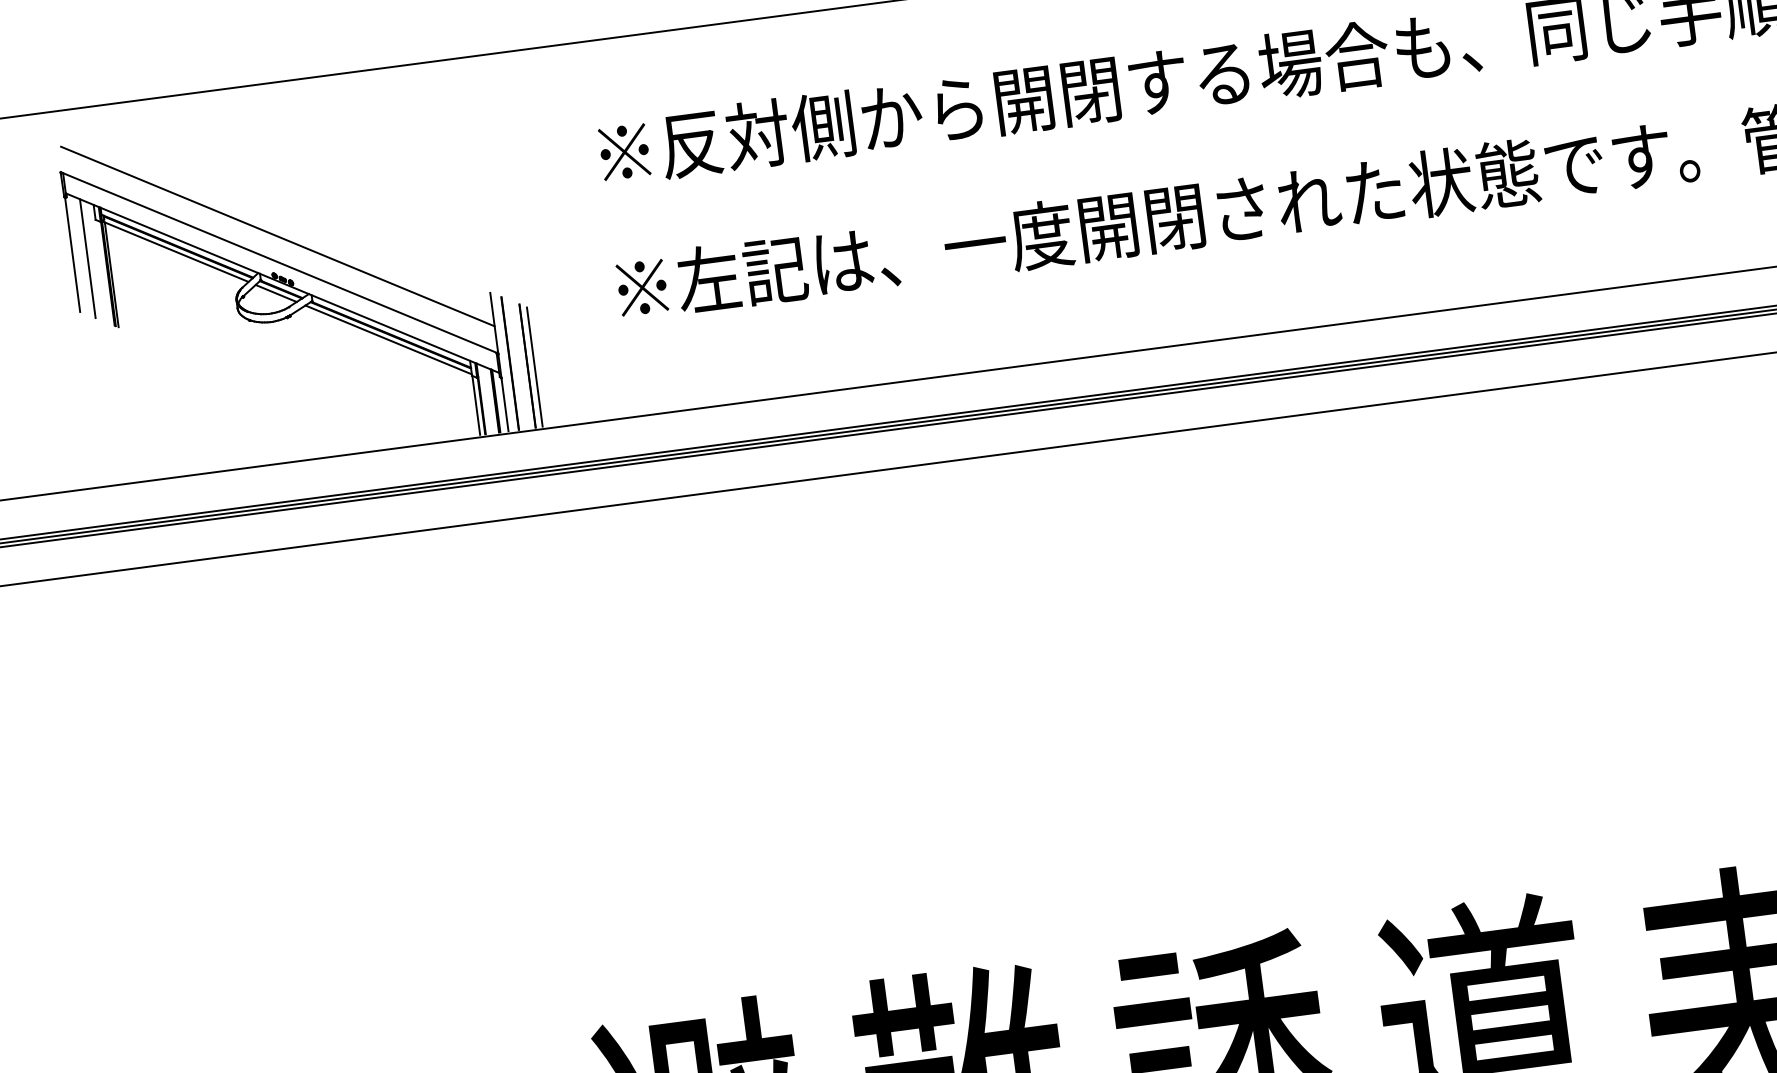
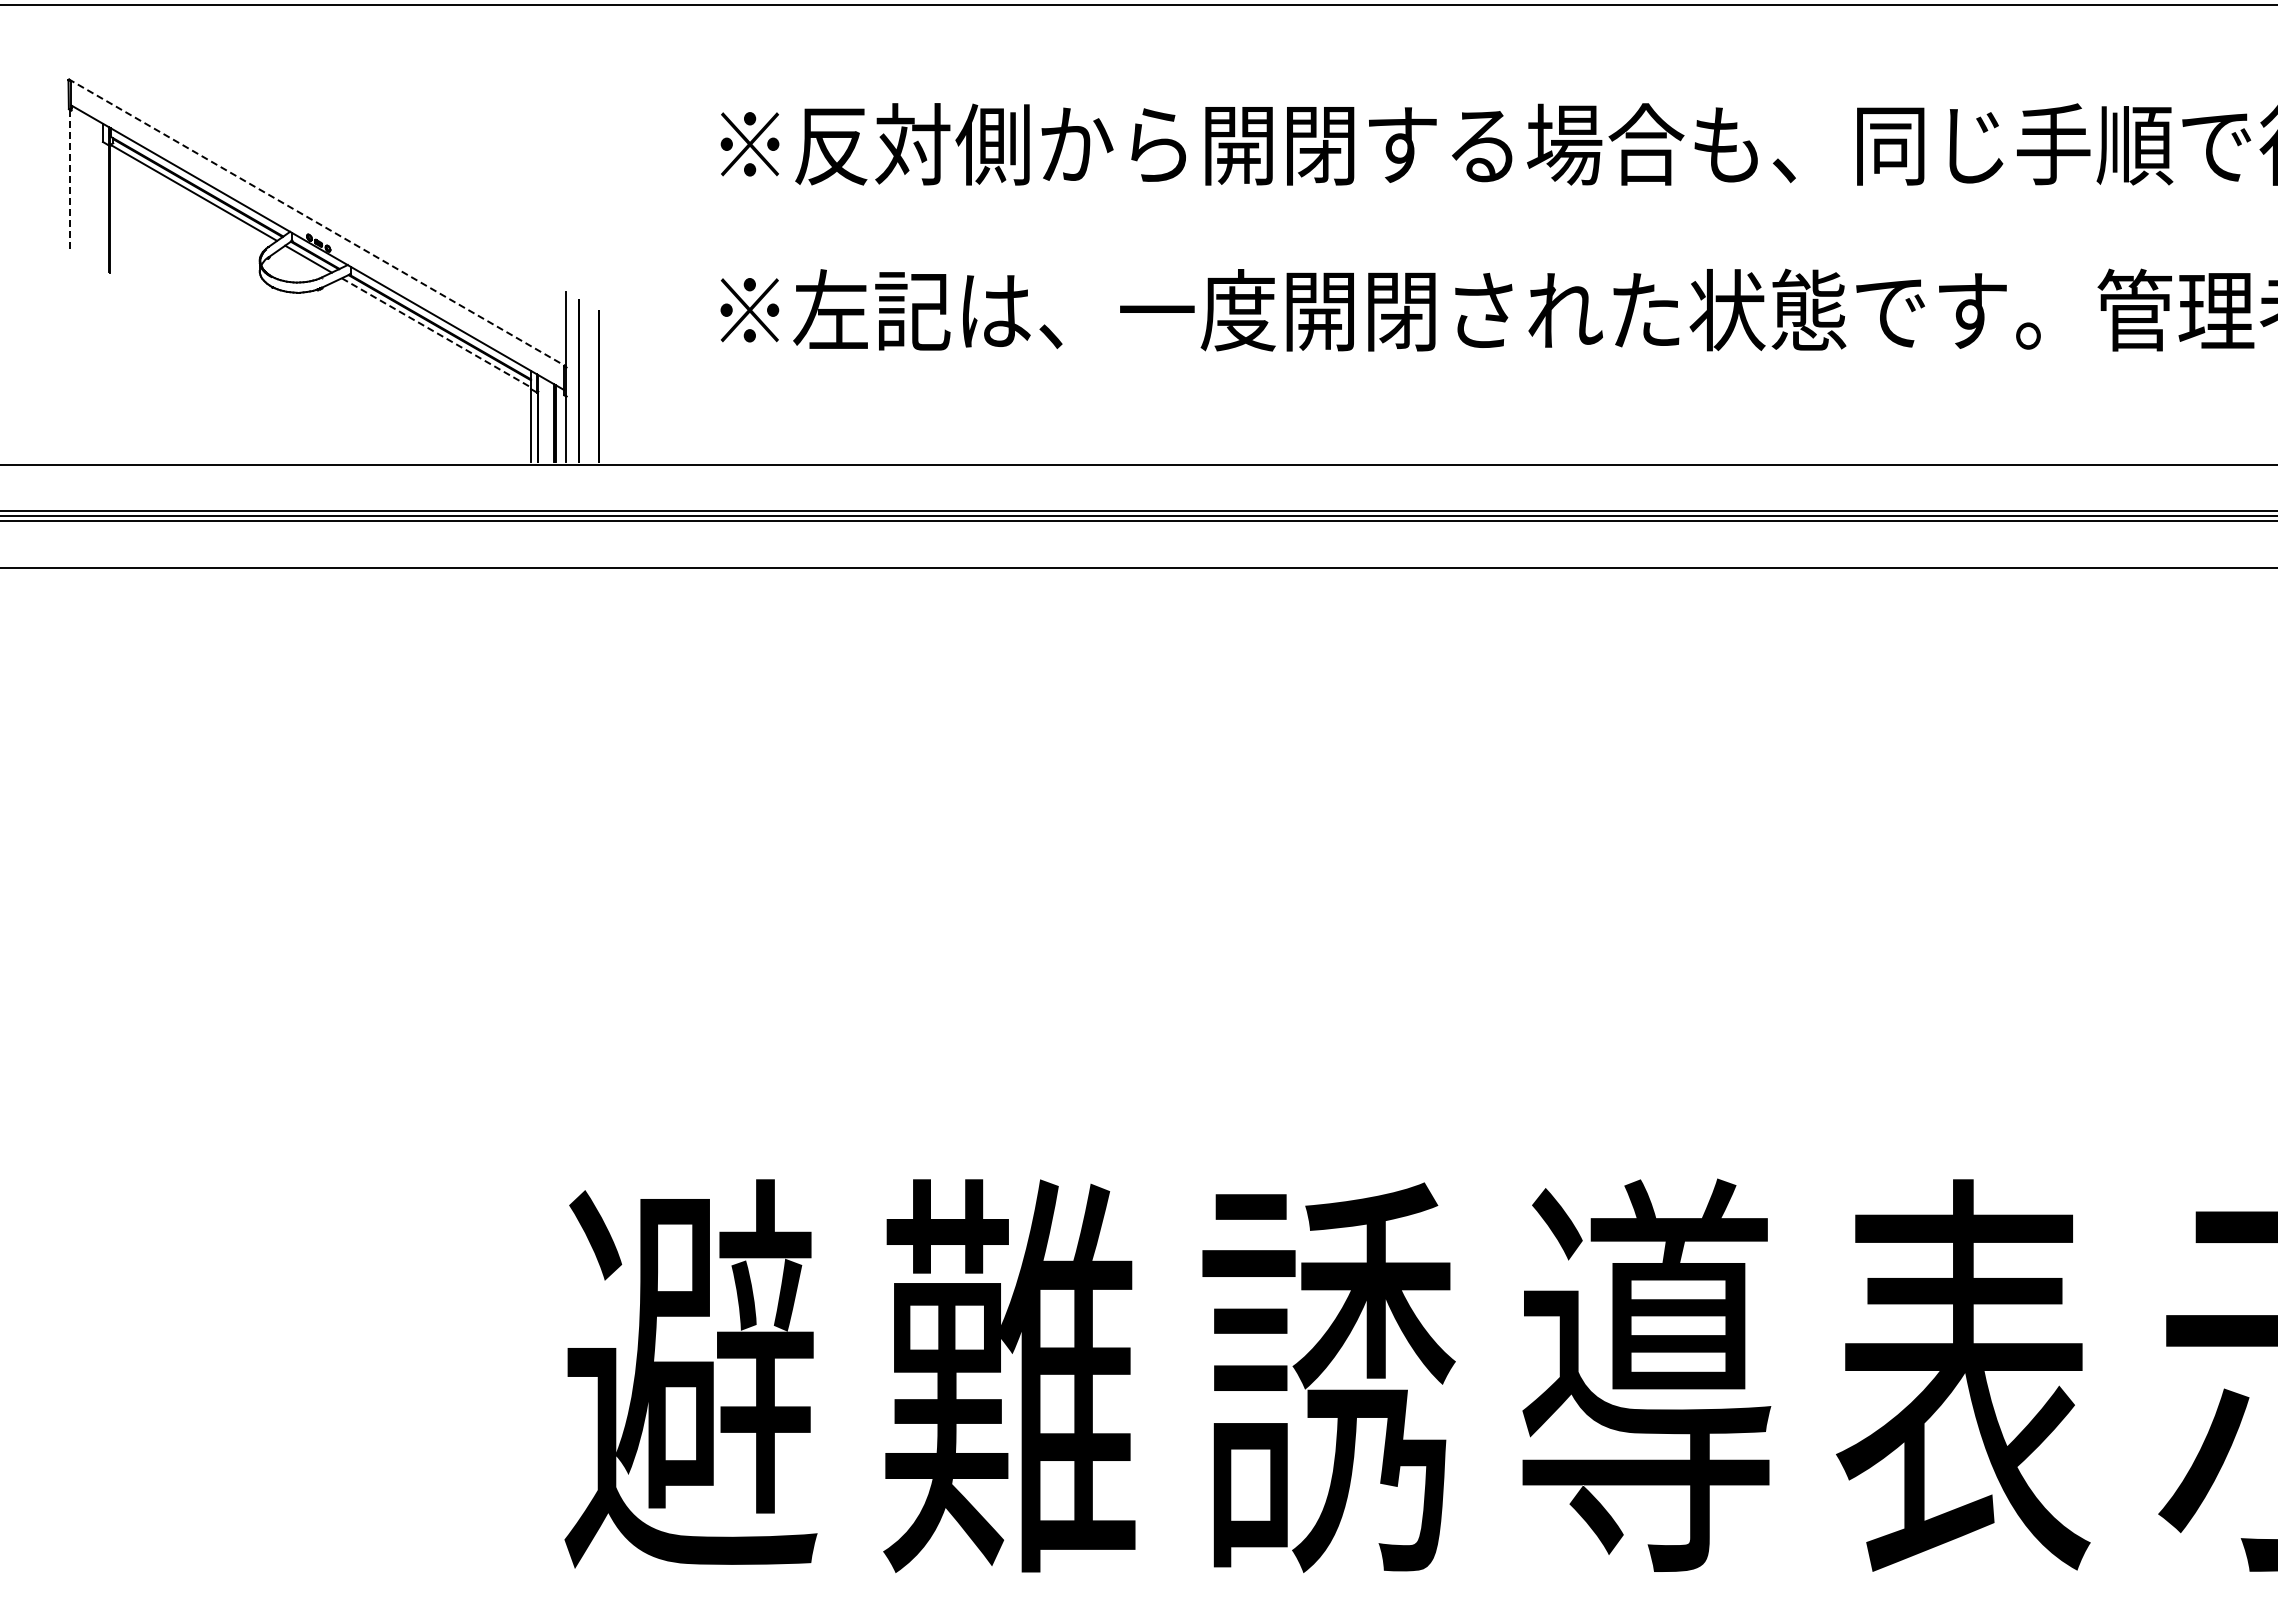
line: (277, 236) -> (319, 190), removed
line: (72, 254) -> (69, 180), solid -> dashed
line: (87, 258) -> (87, 187), removed
line: (279, 262) -> (317, 222), solid -> dashed
line: (111, 274) -> (113, 210), removed
line: (388, 340) -> (436, 333), solid -> dashed
line: (534, 367) -> (607, 388), removed

